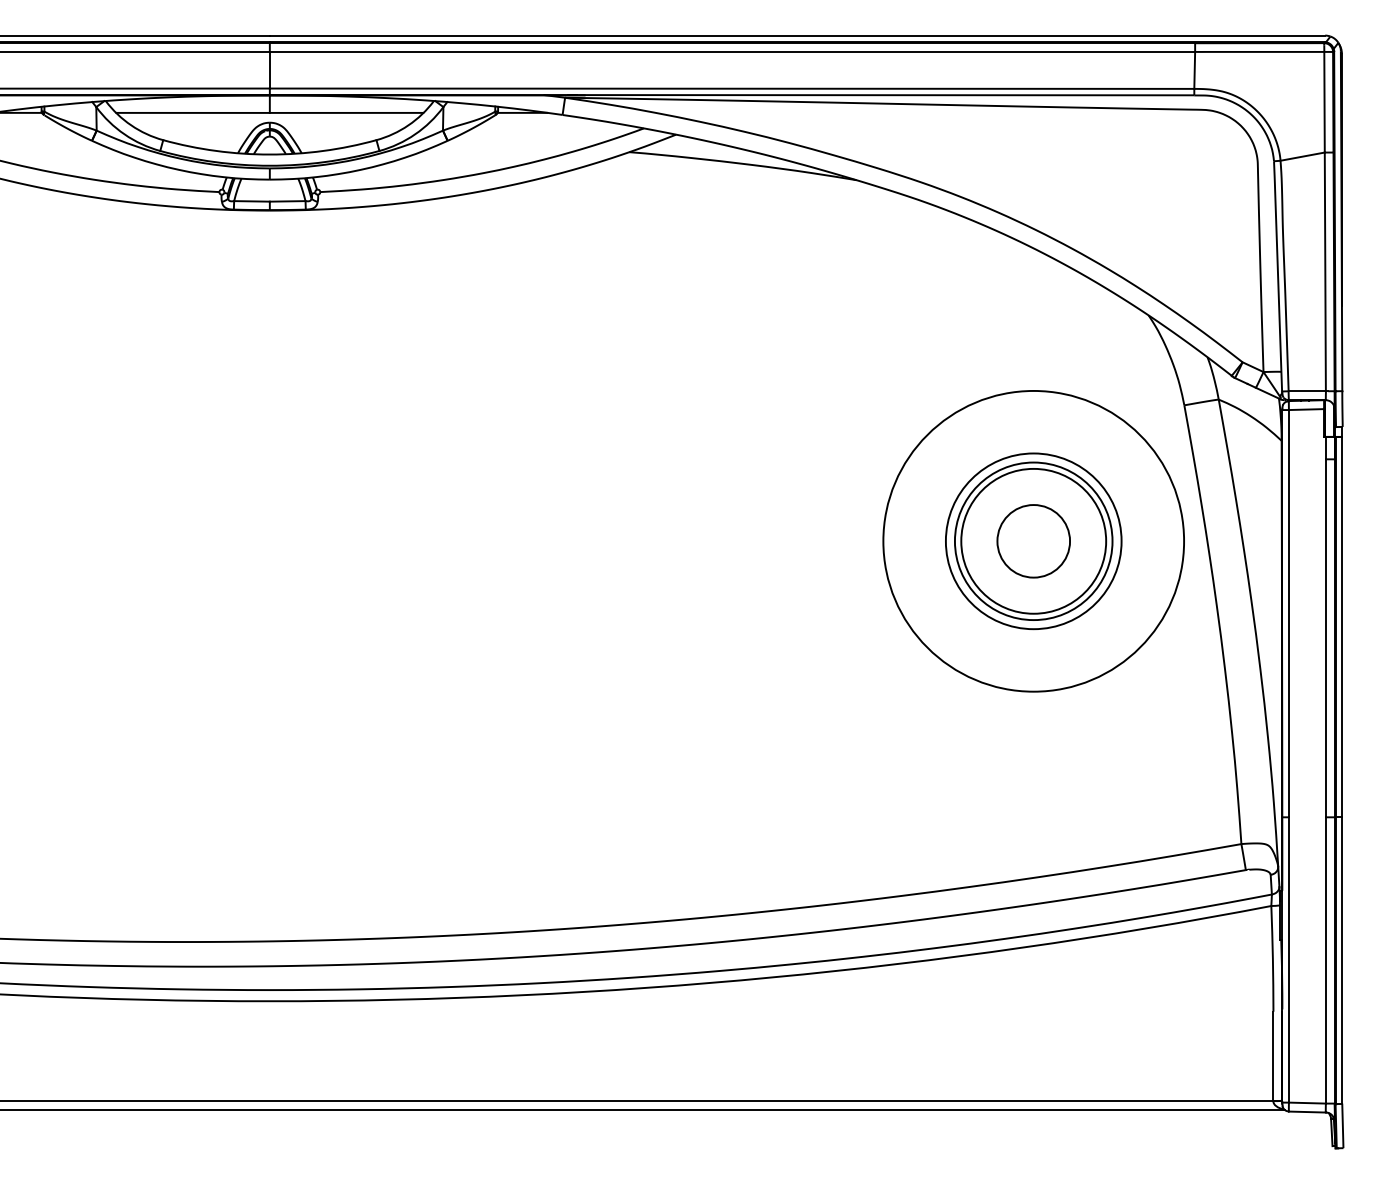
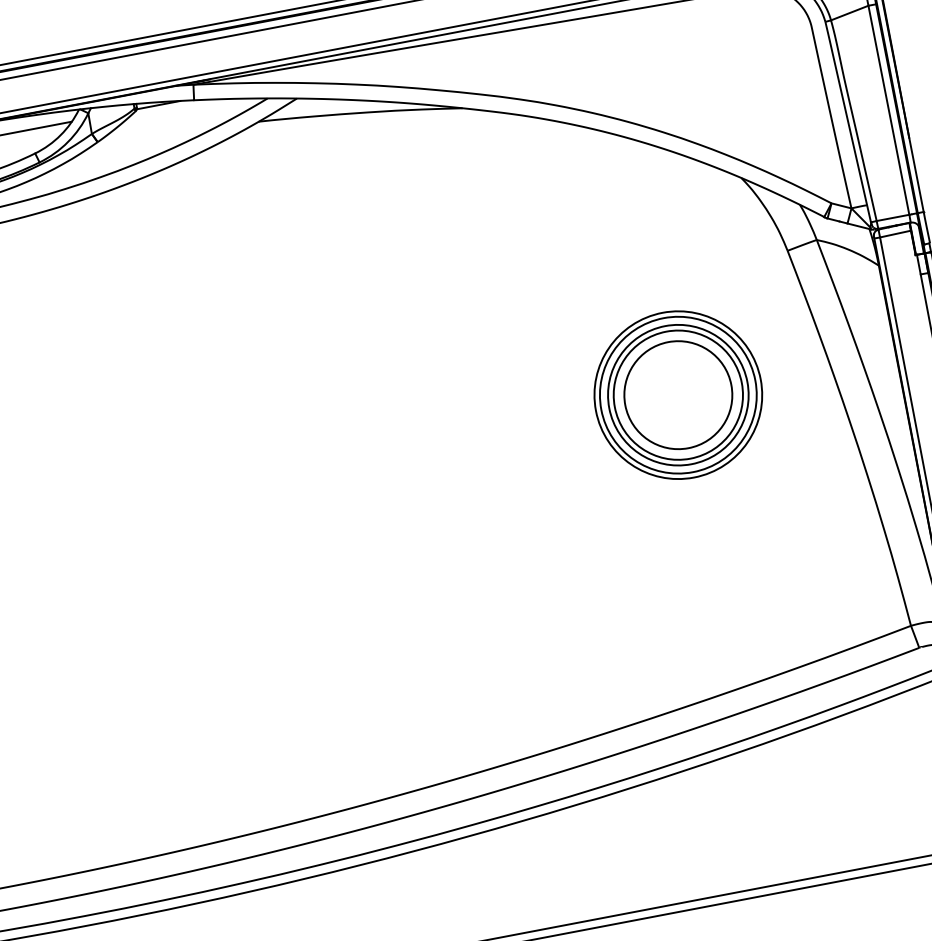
circle: (1033, 540) -> (678, 394), size x1.67
circle: (1033, 541) -> (678, 395), size x0.62

